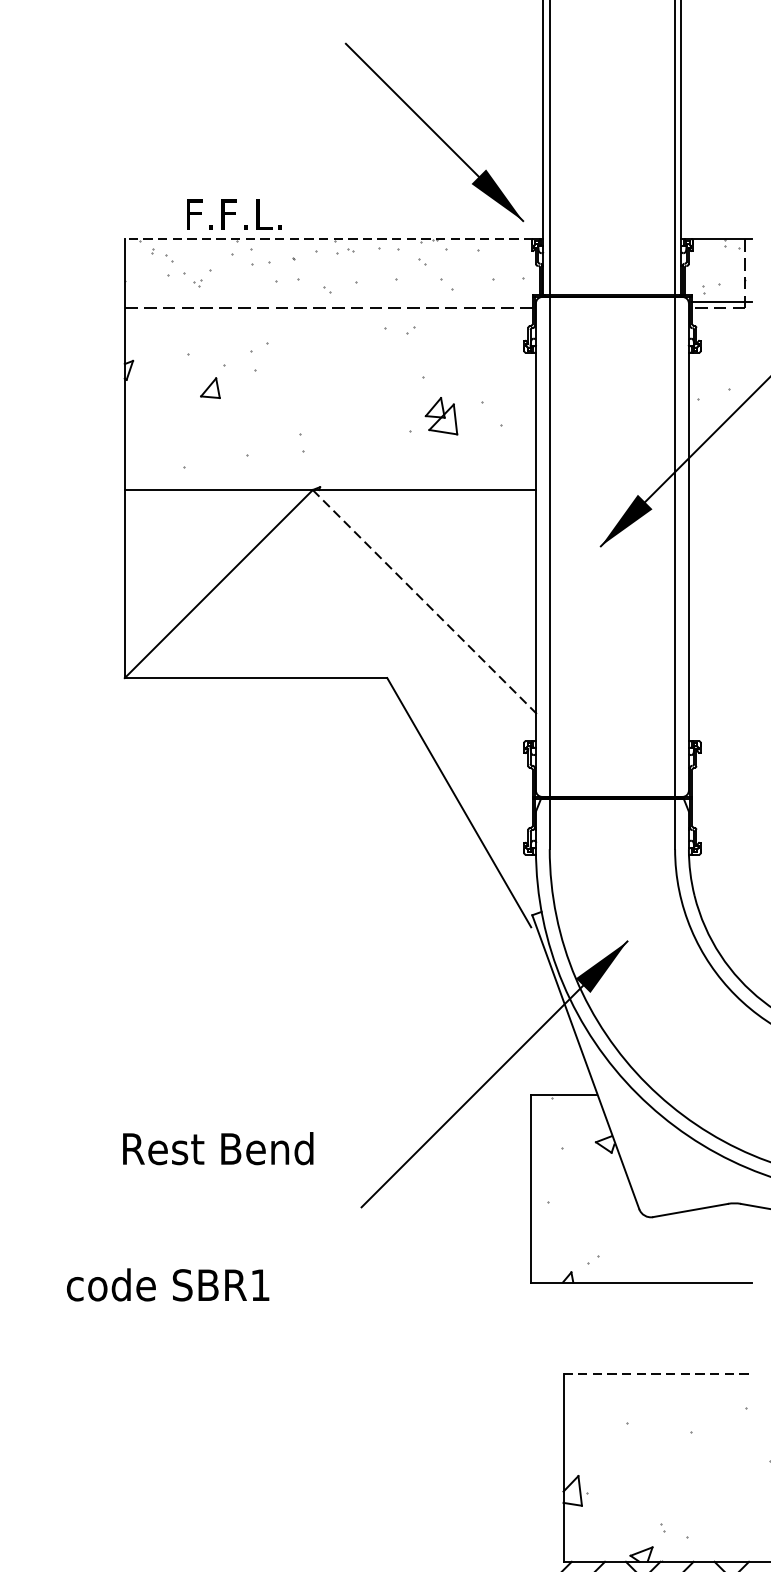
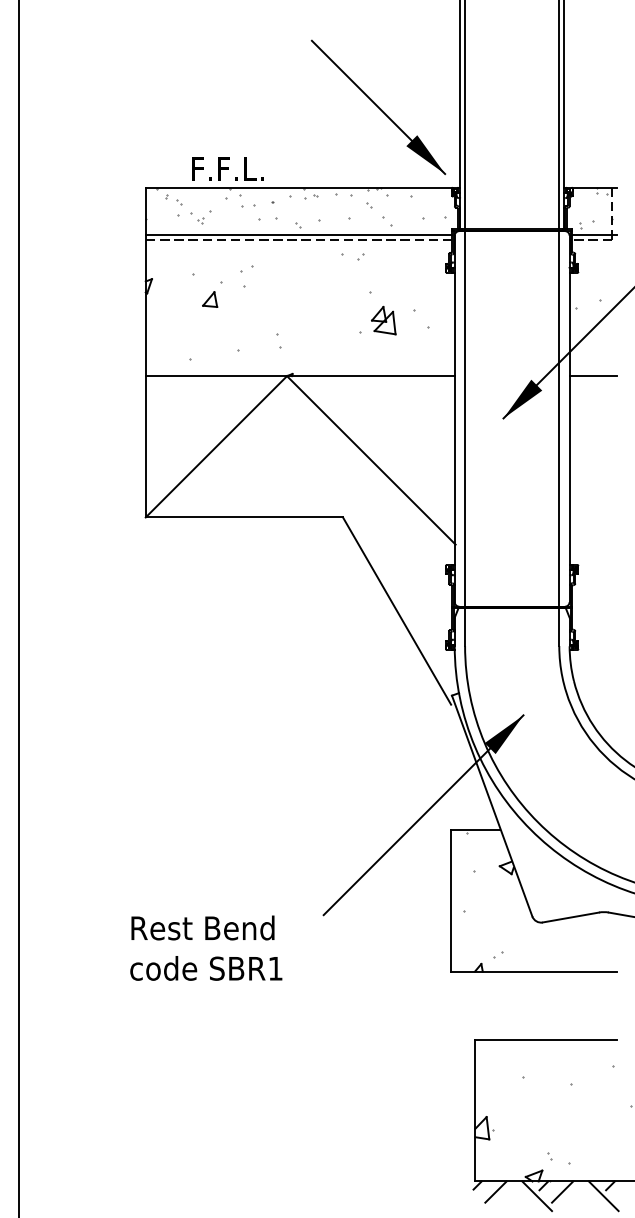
line: (328, 239) -> (298, 187), dashed -> solid
line: (328, 301) -> (298, 234), added
line: (719, 490) -> (592, 376), added
line: (425, 602) -> (371, 460), dashed -> solid
text: (217, 1147) -> (202, 927), moved
text: (168, 1285) -> (206, 968), moved
line: (658, 1374) -> (546, 1040), dashed -> solid

